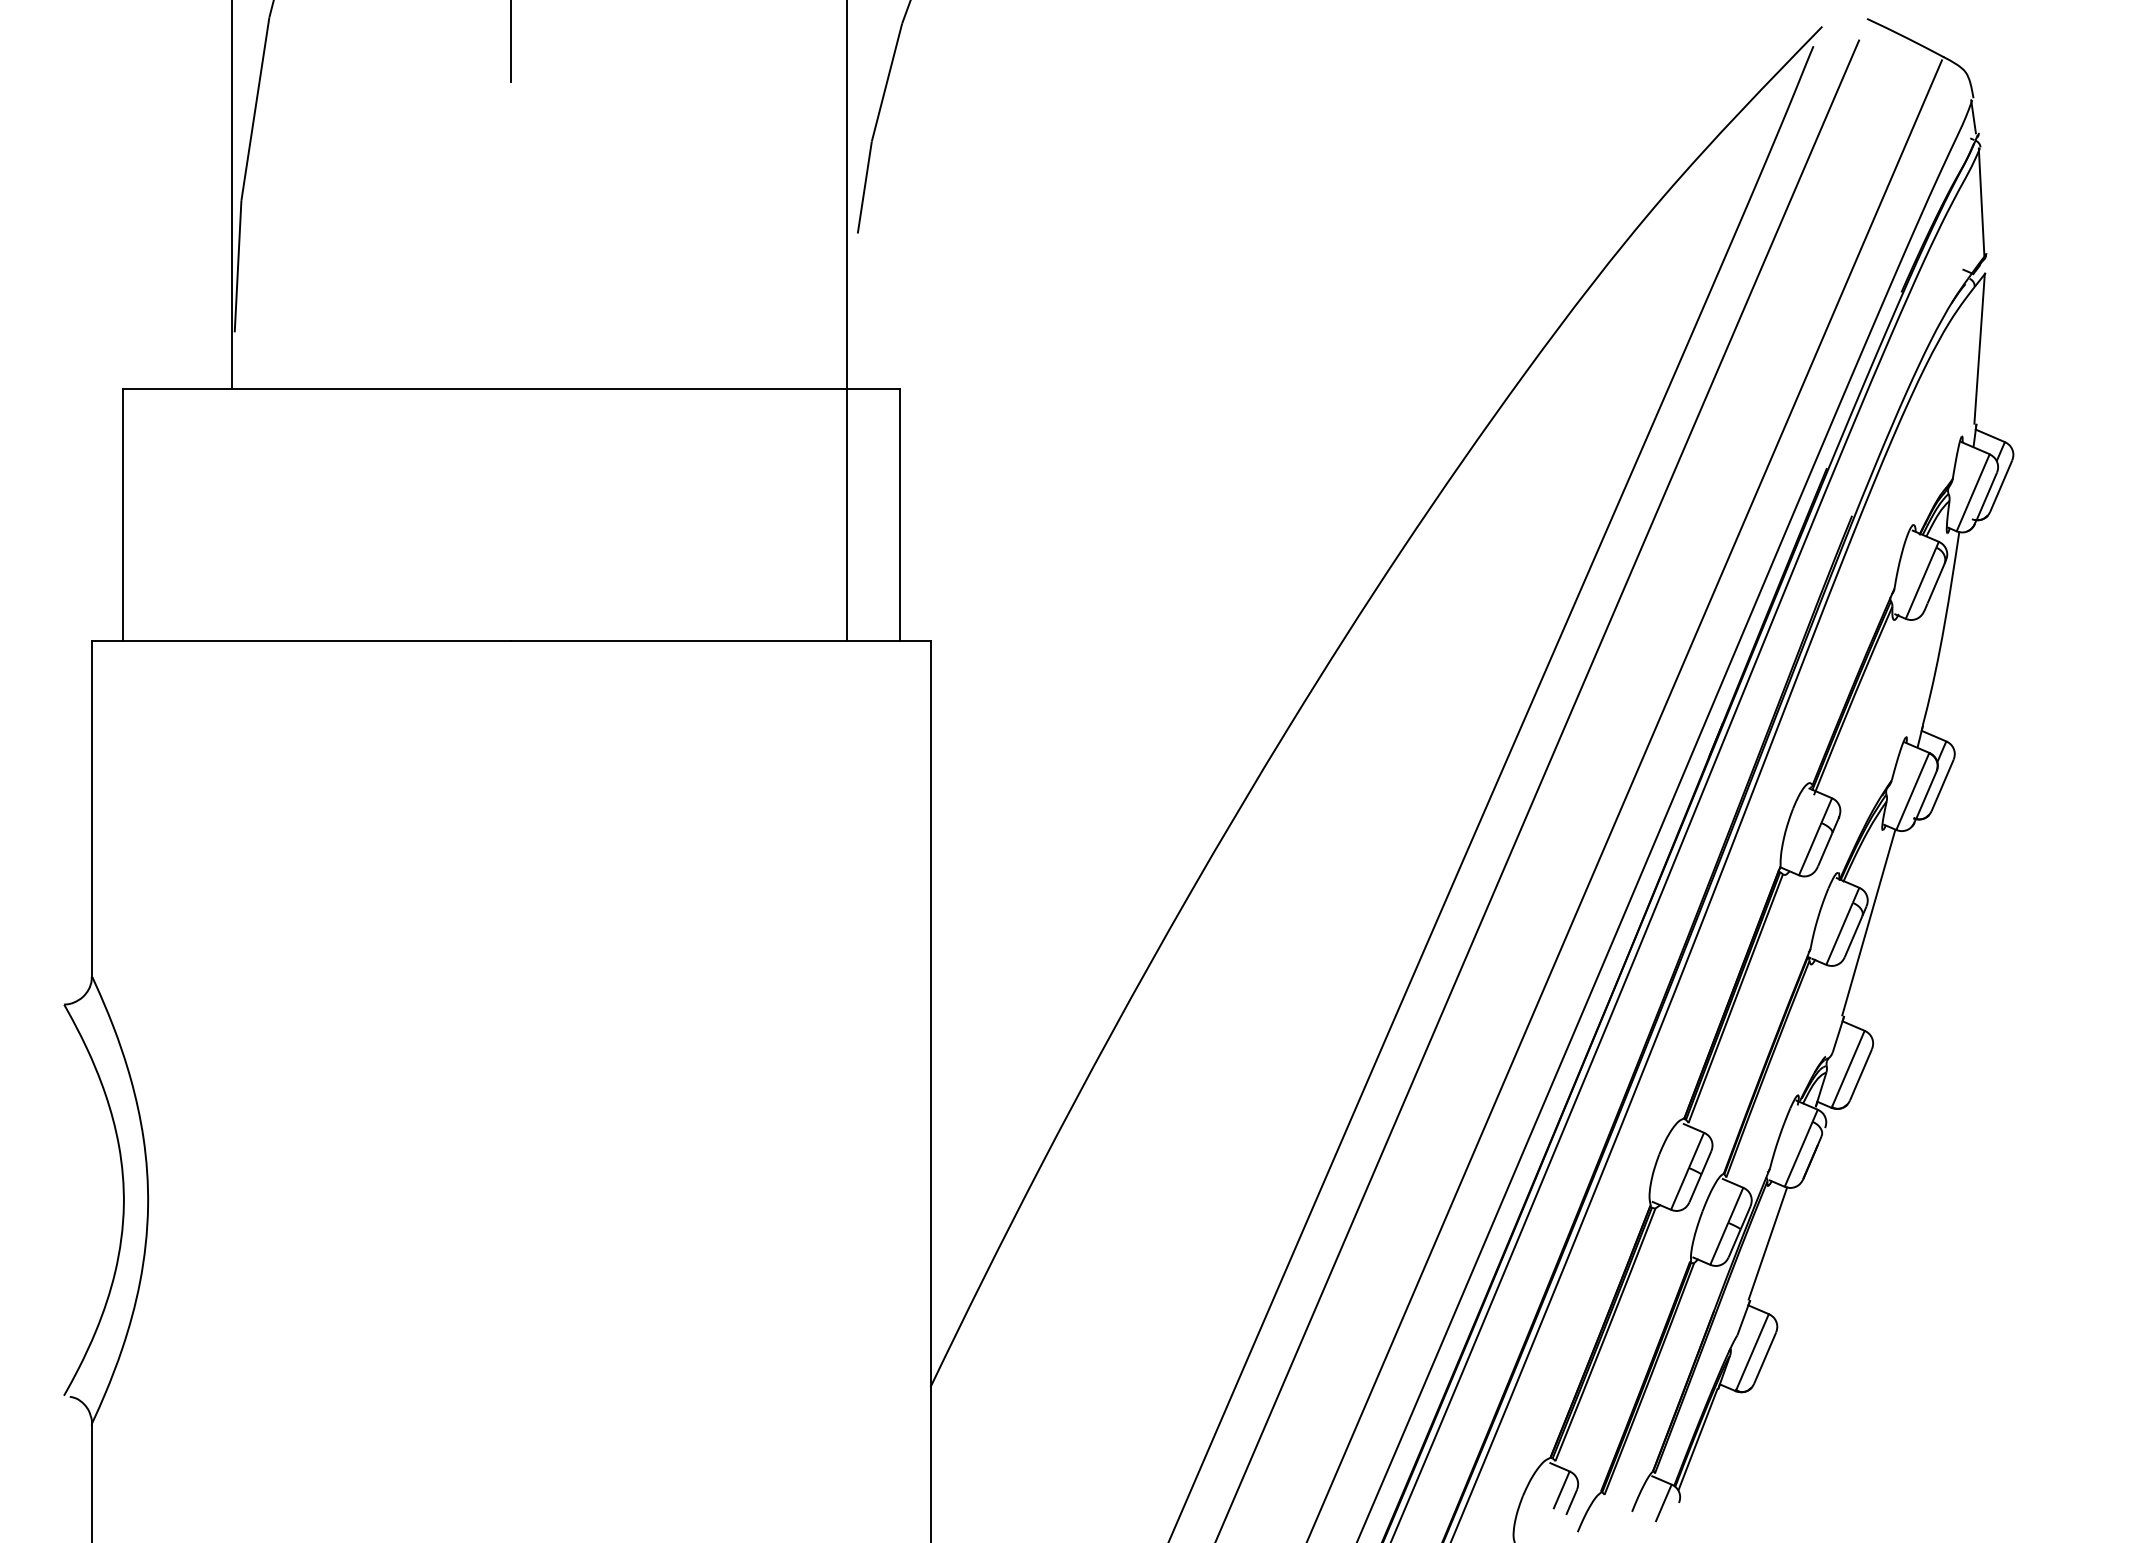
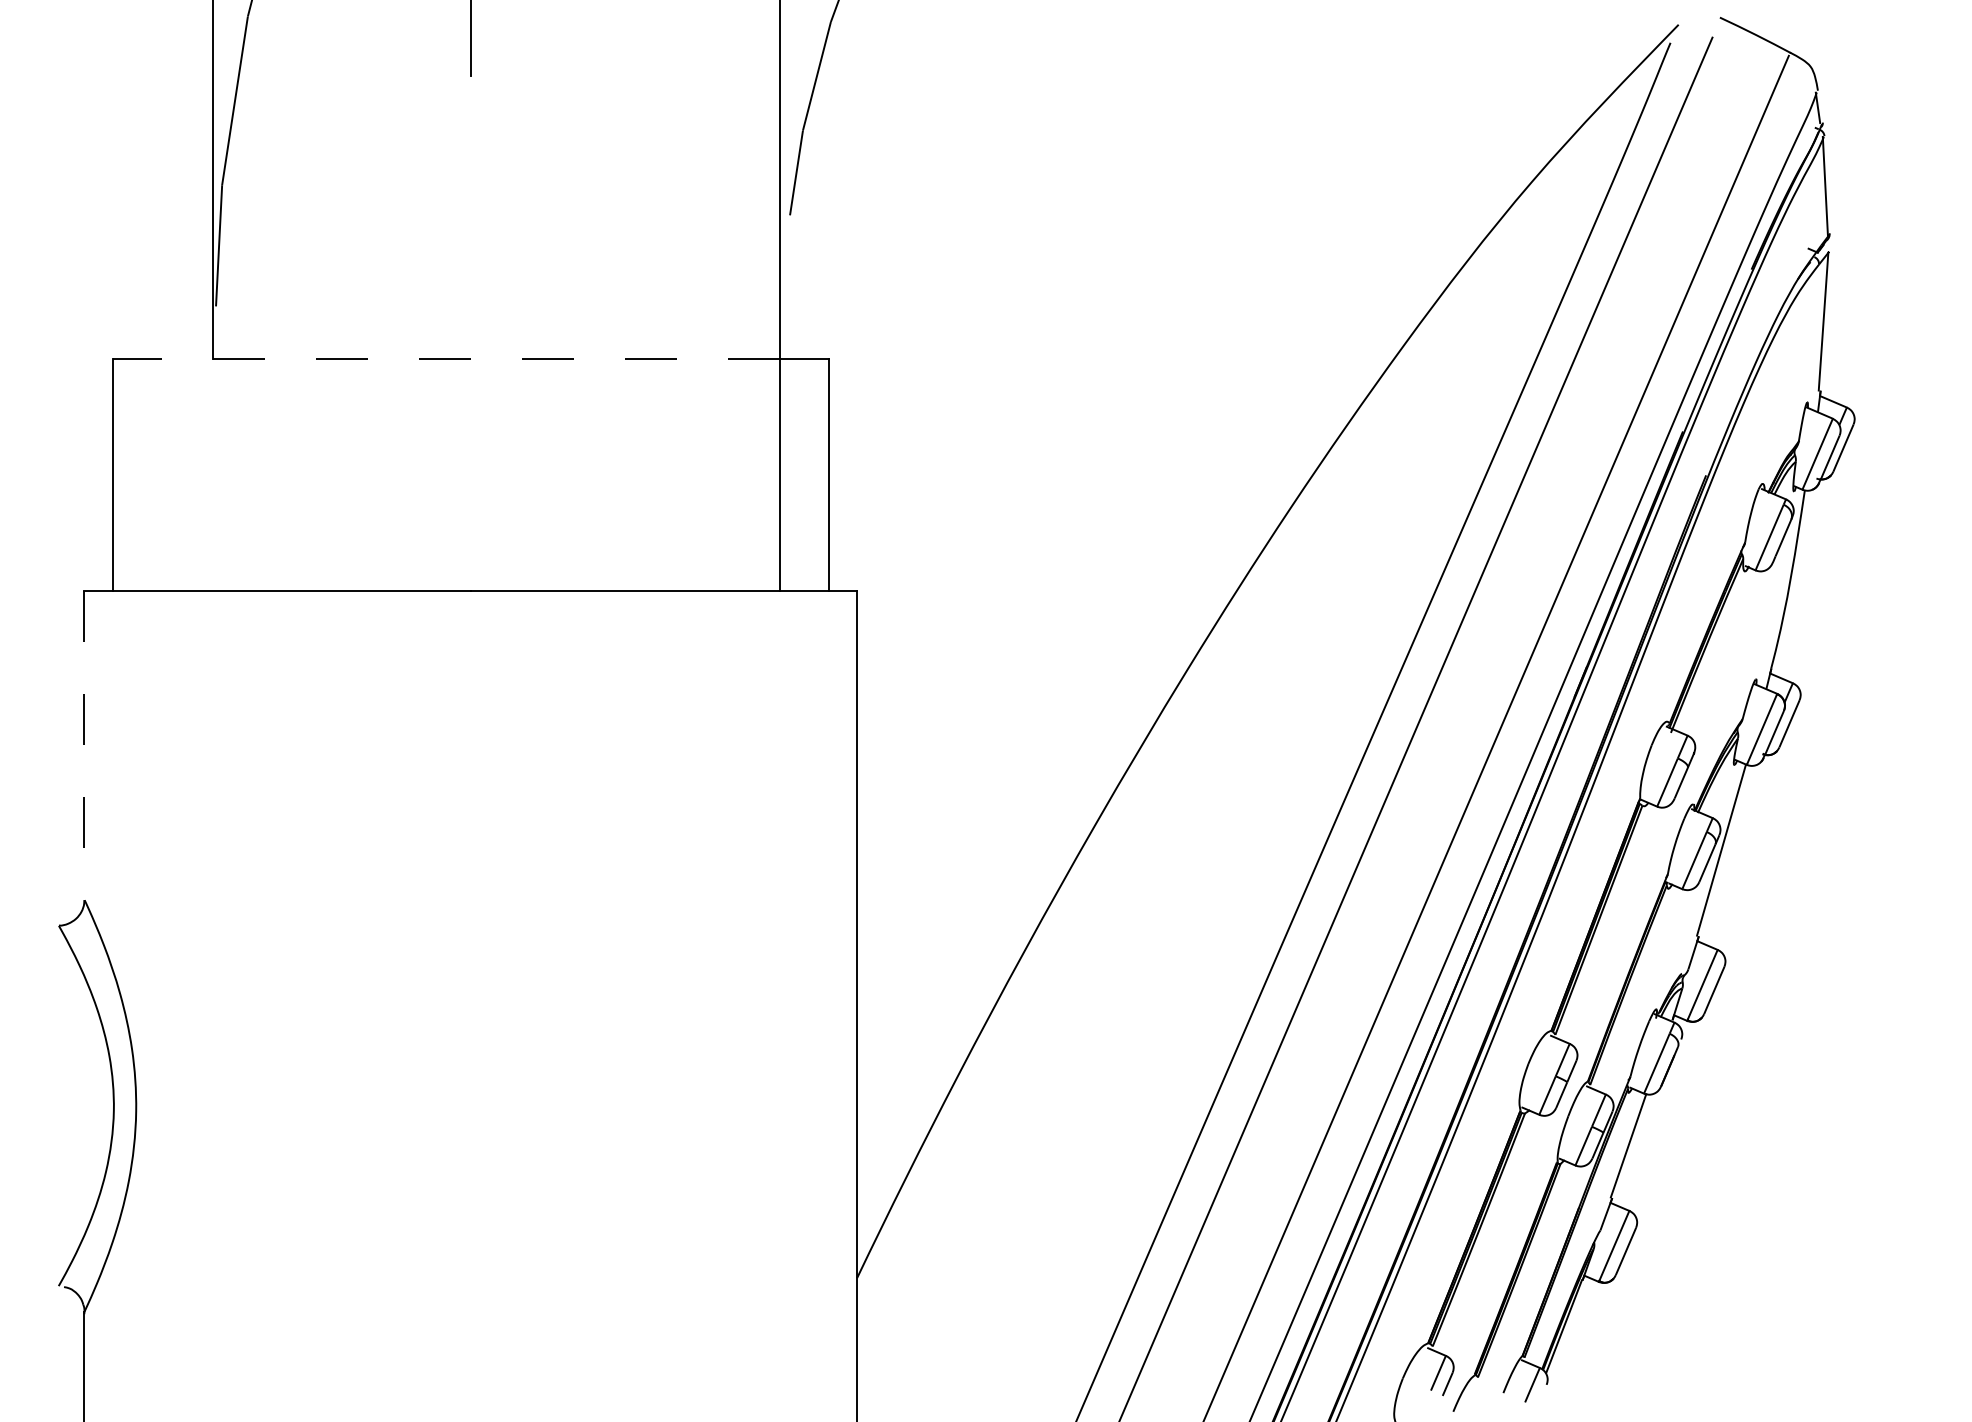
line: (484, 389) -> (446, 359), solid -> dashed
line: (91, 808) -> (84, 745), solid -> dashed

